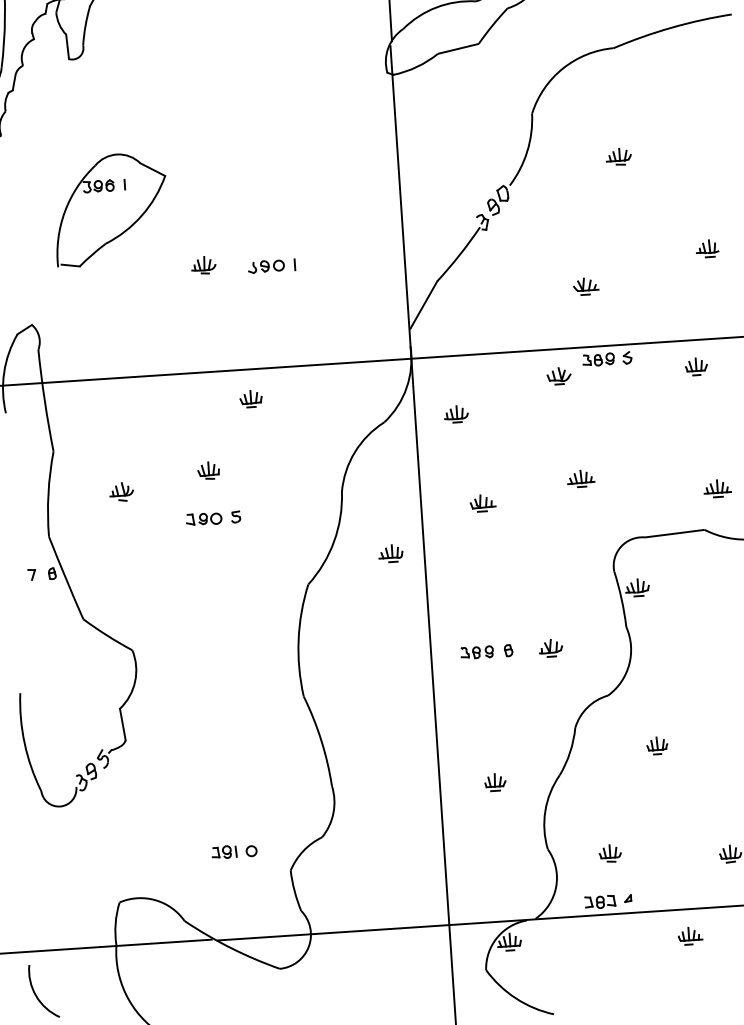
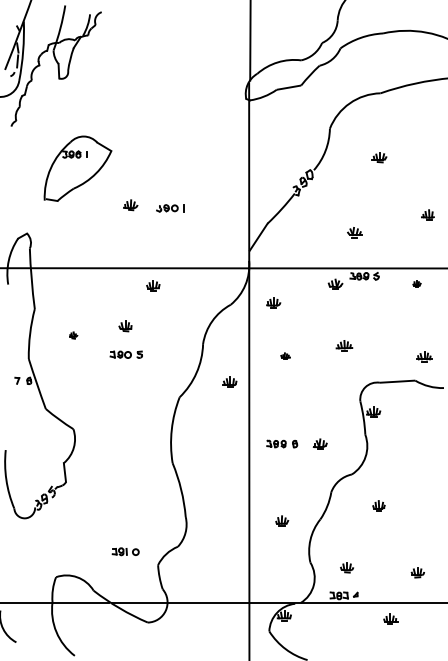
part: (695, 365) -> (416, 283), size x0.6
part: (121, 491) -> (73, 335), size x0.6
part: (482, 501) -> (285, 355), size x0.6

